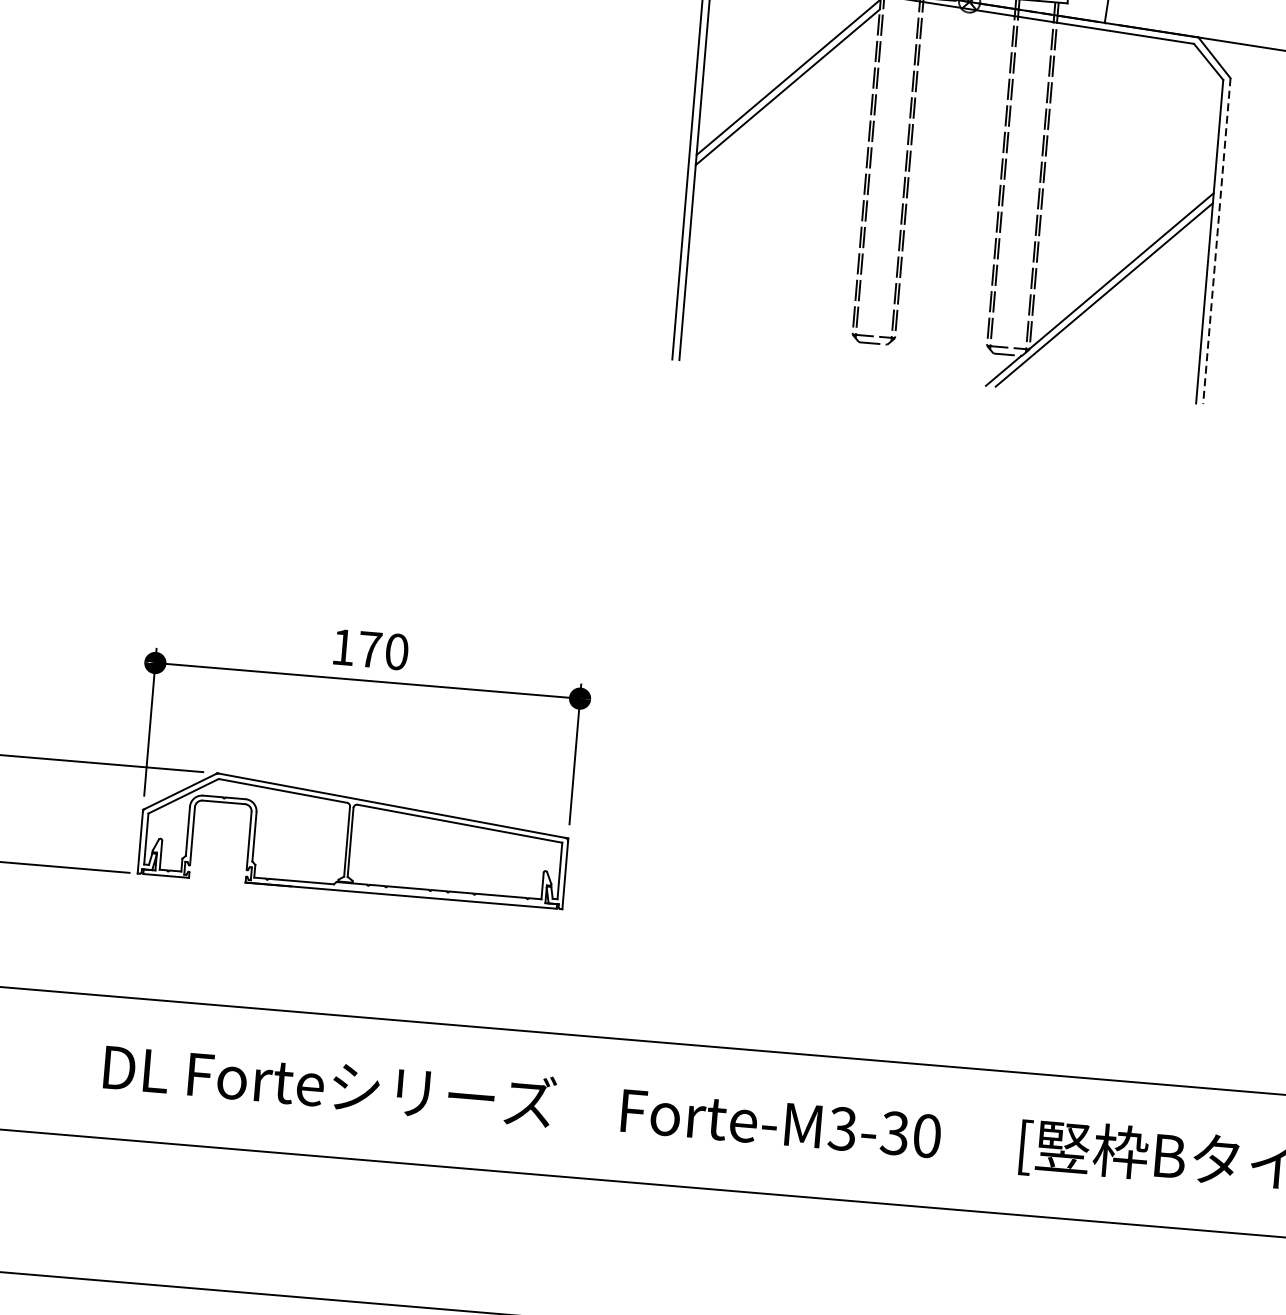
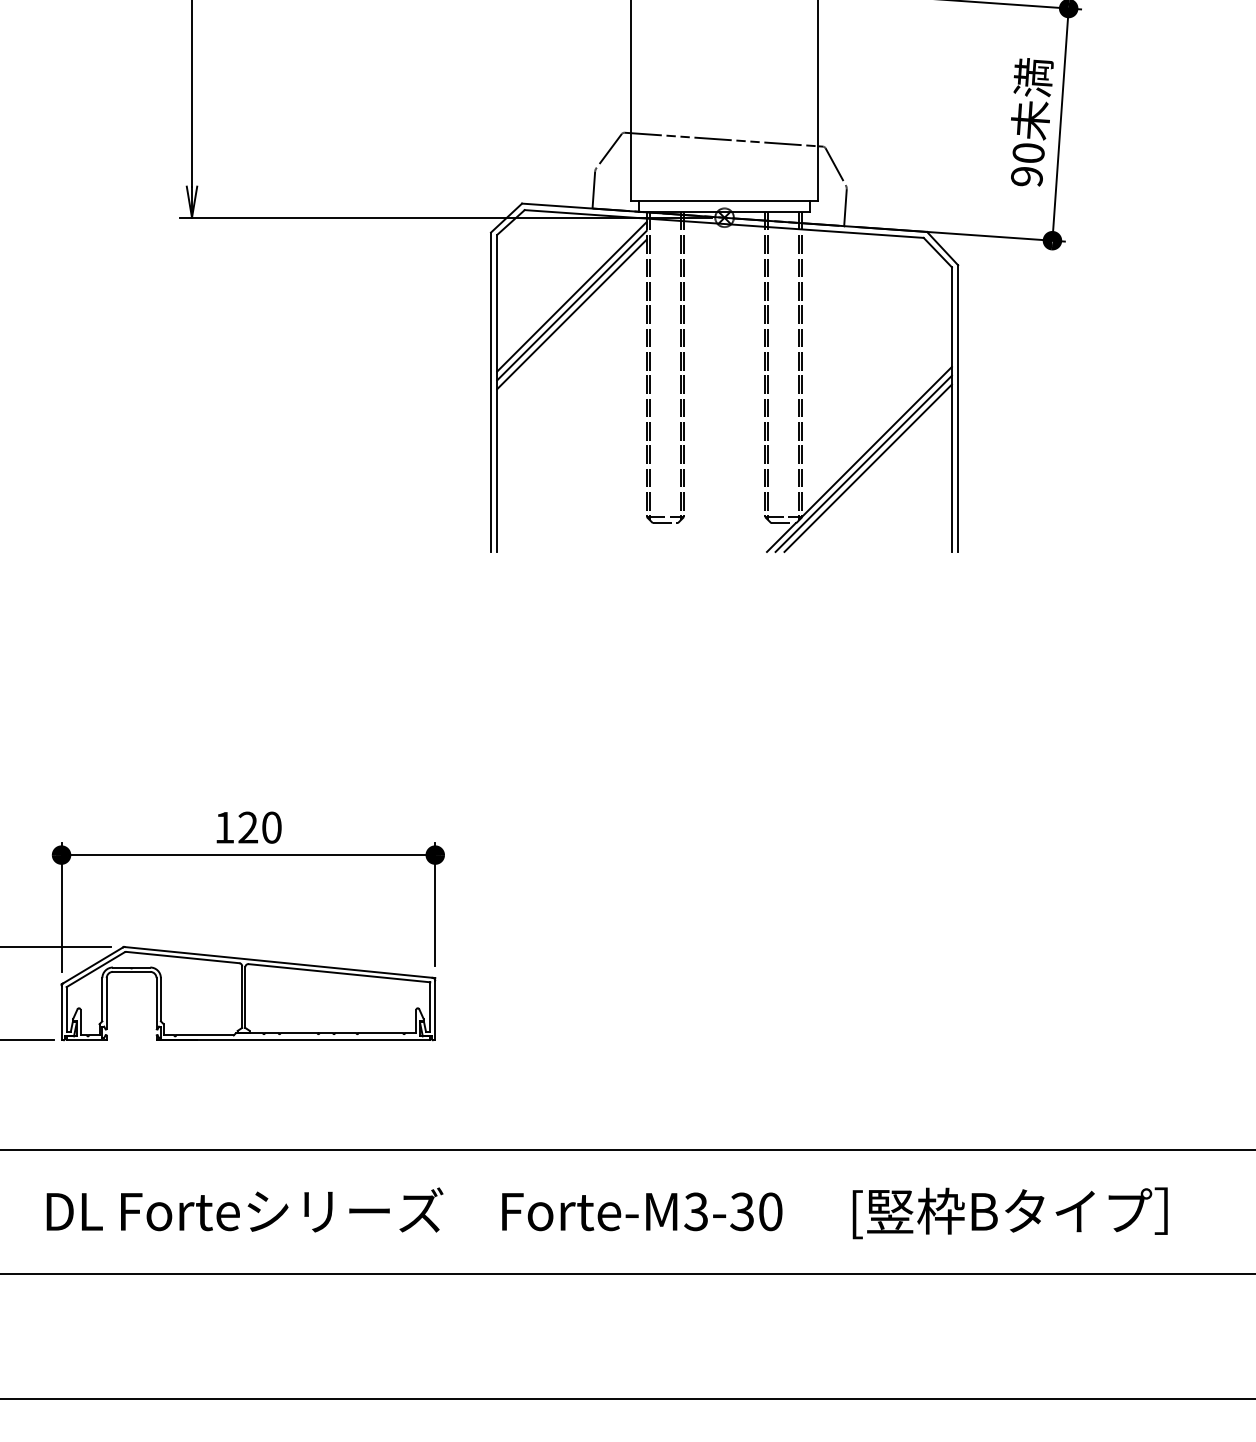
line: (786, 97) -> (571, 314), added
line: (1217, 242) -> (958, 409), dashed -> solid
line: (1108, 299) -> (867, 467), added
text: (370, 649) -> (248, 827), 170 -> 120

